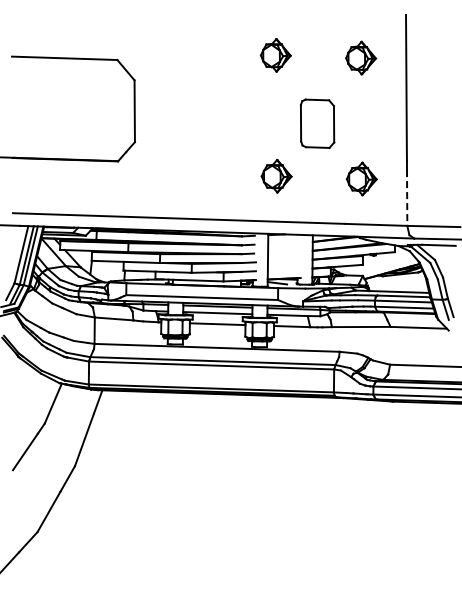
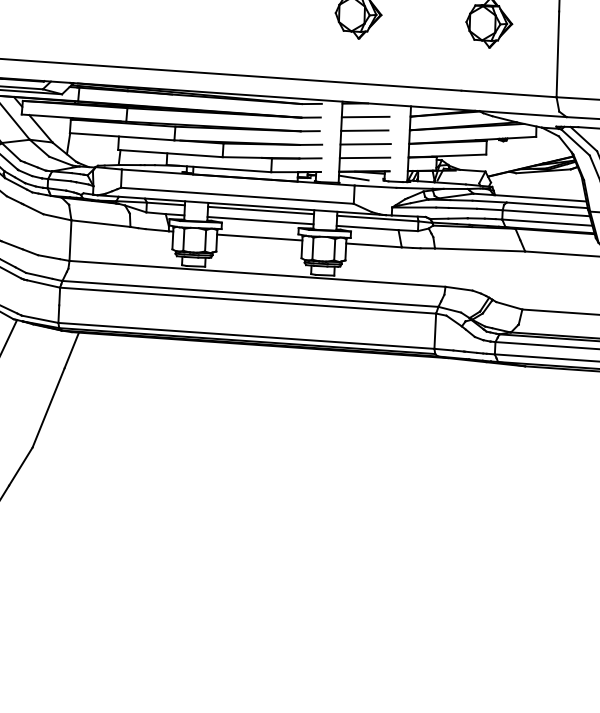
line: (407, 197) -> (558, 53), dashed -> solid
line: (283, 243) -> (365, 117), added
line: (283, 251) -> (364, 129), added
line: (283, 260) -> (364, 143), added
line: (283, 269) -> (363, 157), added

